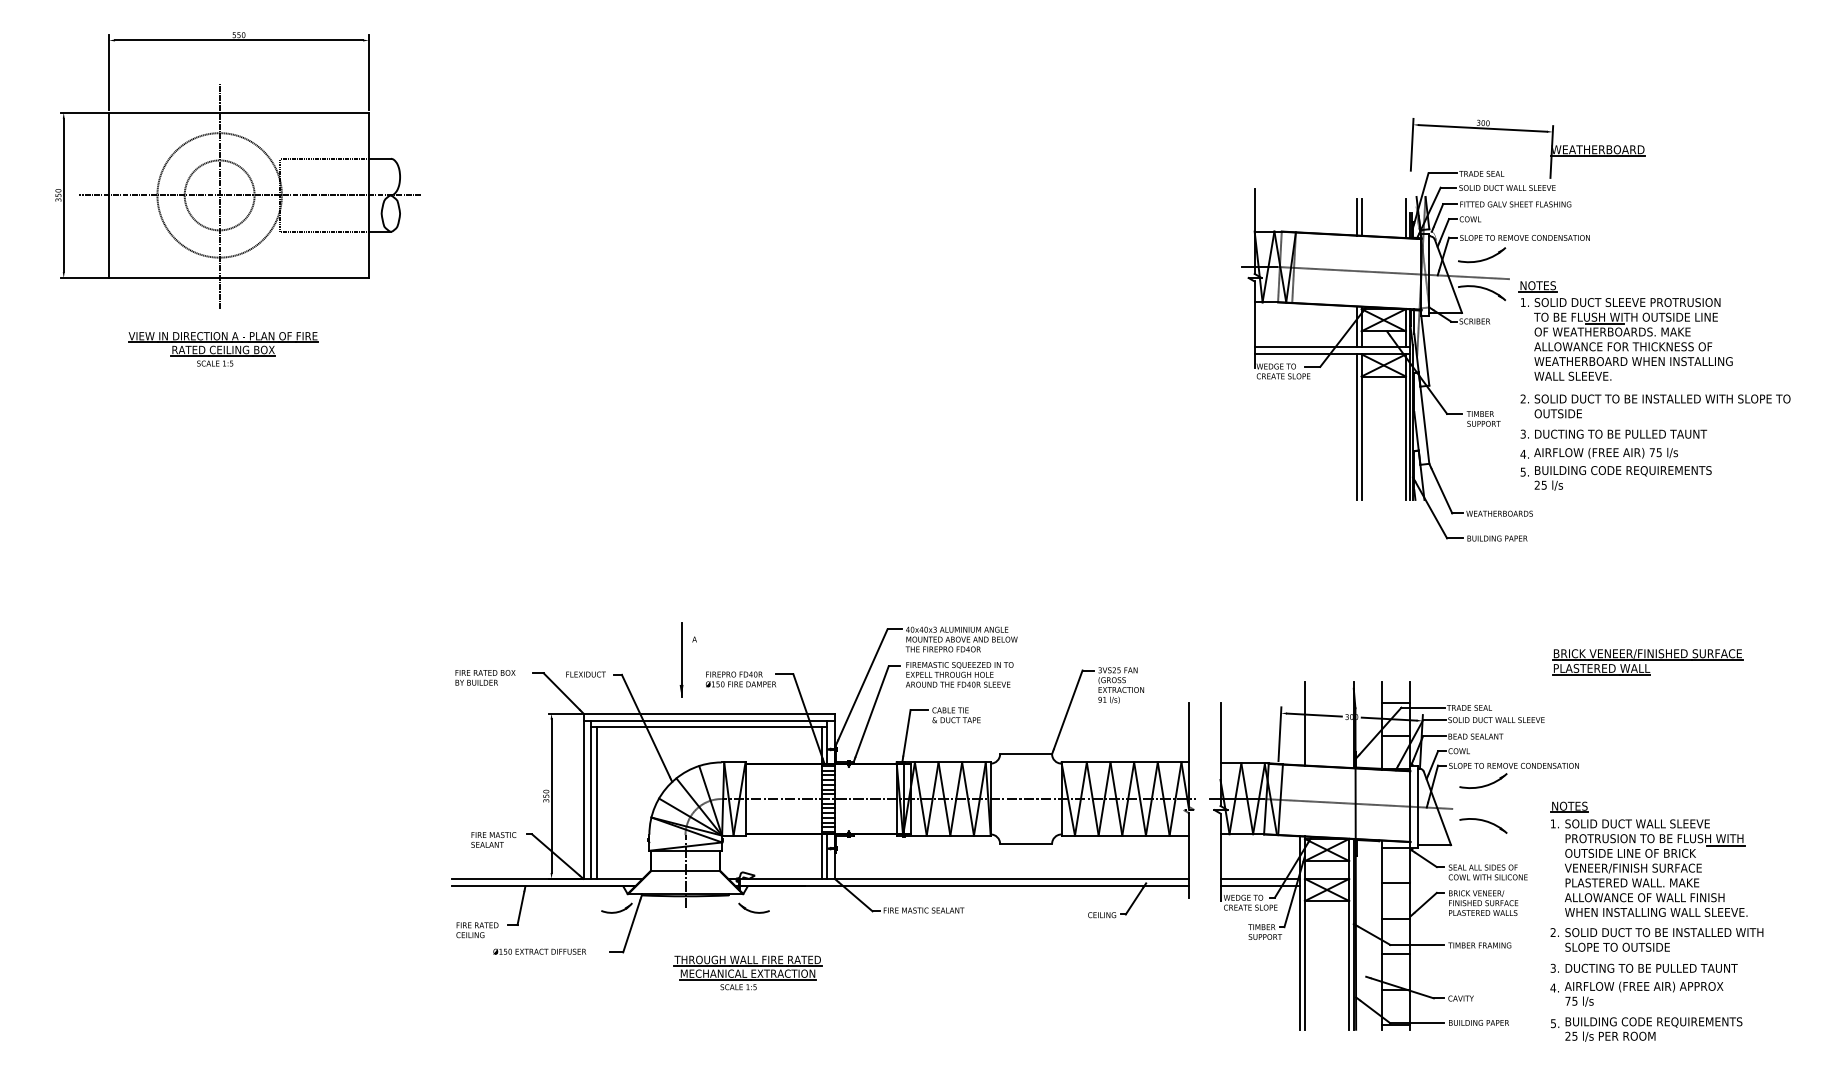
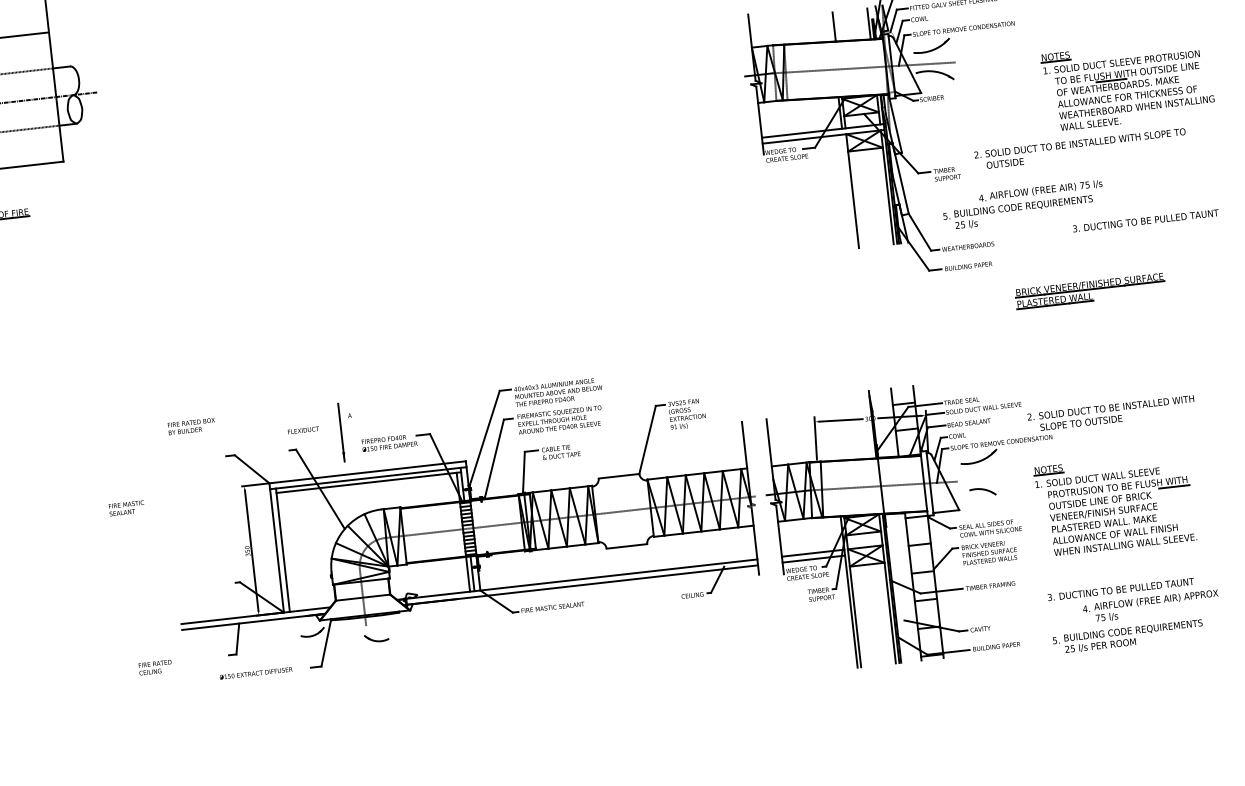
line: (1357, 216) -> (830, 26), removed
part: (1625, 330) -> (1127, 83), moved
line: (1357, 426) -> (849, 191), removed
text: (1613, 433) -> (1145, 220), moved
text: (1615, 478) -> (1018, 213), moved
part: (1647, 662) -> (1090, 291), moved
text: (585, 674) -> (303, 430), moved
text: (485, 677) -> (191, 426), moved
line: (1304, 723) -> (833, 427), removed
line: (596, 802) -> (287, 551), removed
part: (1483, 825) -> (982, 491), size x0.7
text: (493, 839) -> (126, 508), moved
part: (753, 907) -> (376, 637), moved
text: (477, 930) -> (155, 667), moved
text: (1656, 939) -> (1111, 413), moved
part: (747, 972) -> (420, 671), removed
text: (1636, 993) -> (1150, 606), moved

